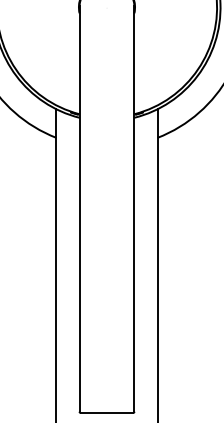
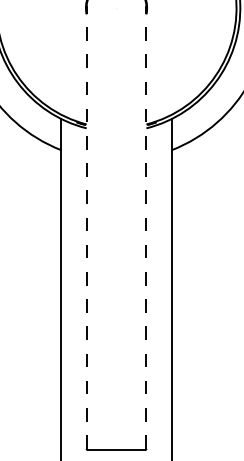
line: (79, 208) -> (86, 227), solid -> dashed
line: (134, 208) -> (146, 227), solid -> dashed

